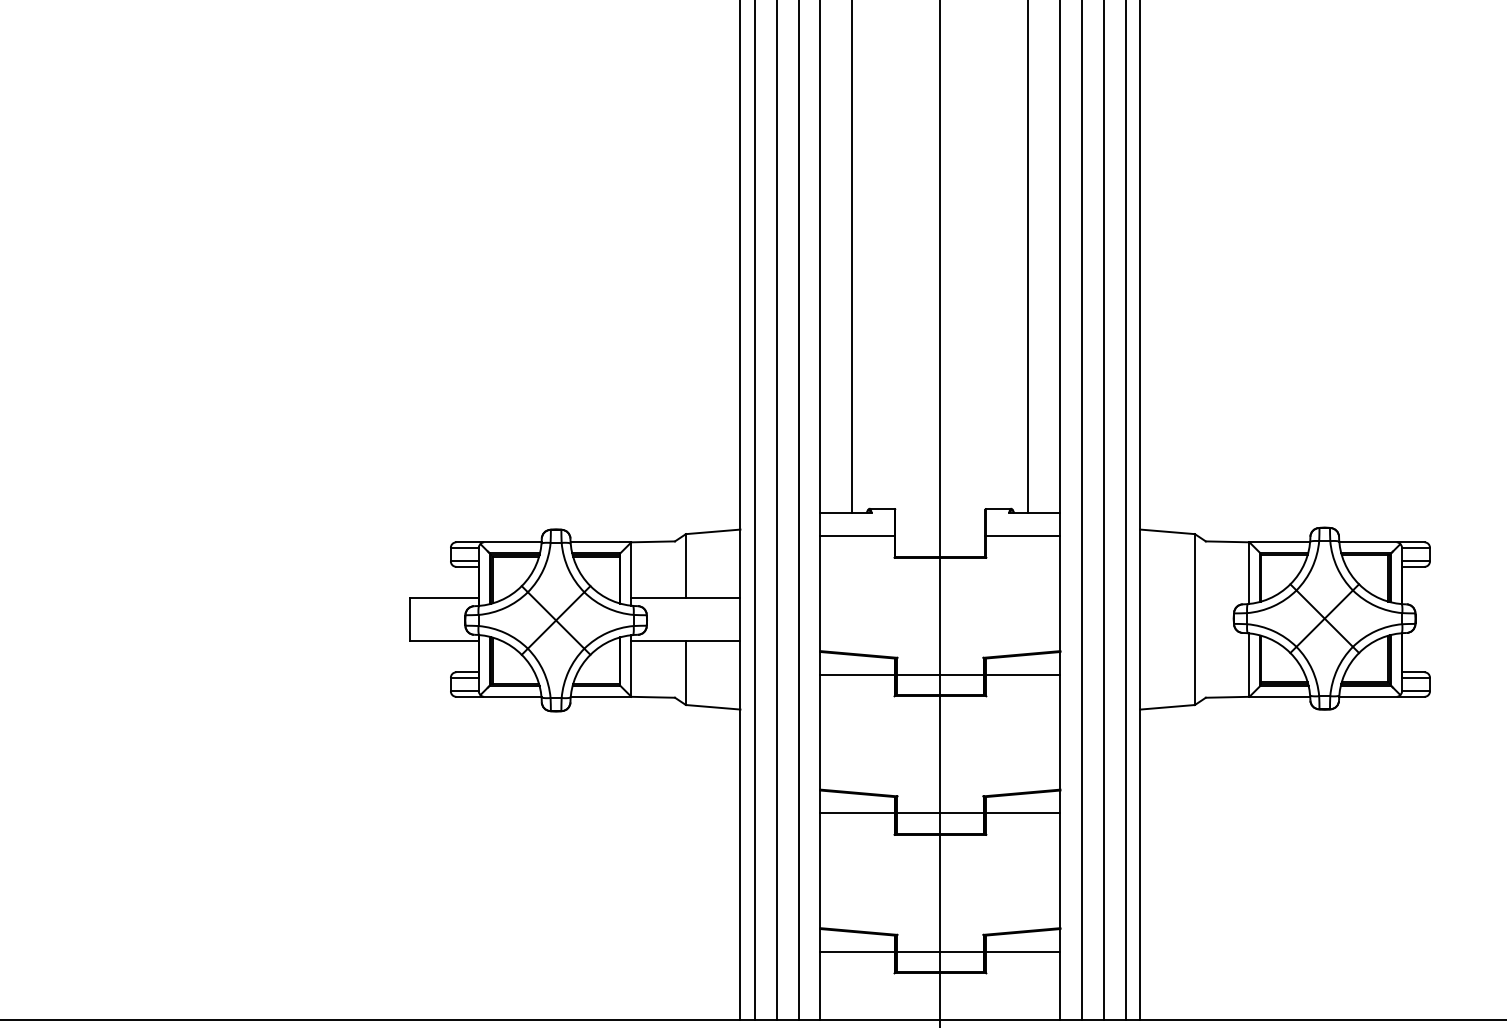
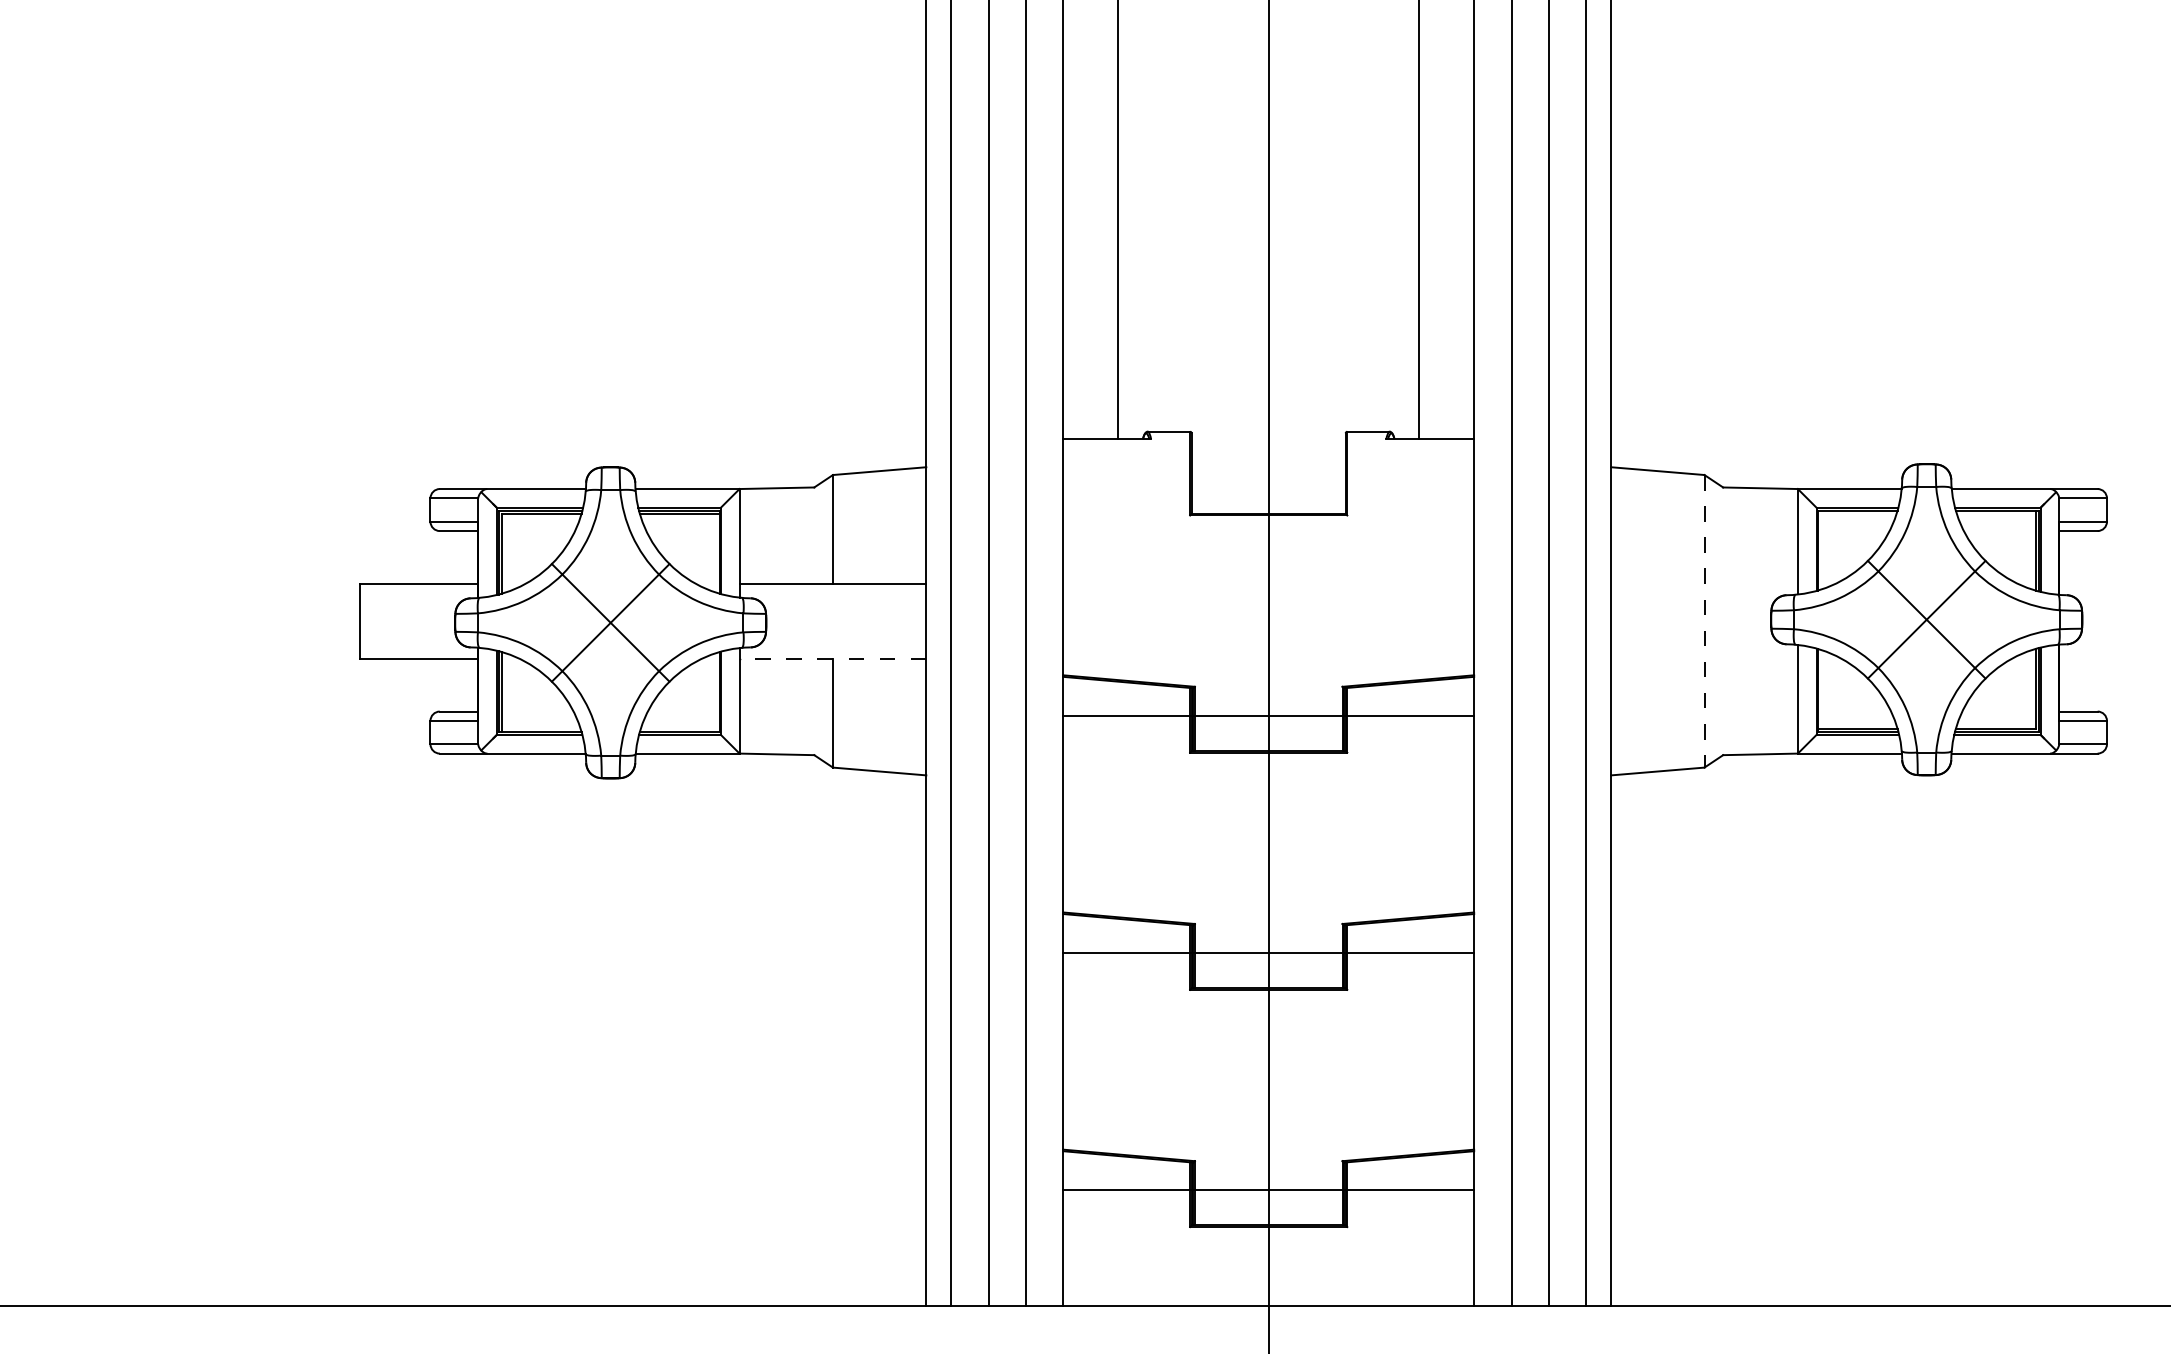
line: (857, 536) -> (1126, 479), removed
line: (1022, 536) -> (1409, 479), removed
line: (1194, 620) -> (1703, 622), solid -> dashed
line: (685, 641) -> (832, 658), solid -> dashed

